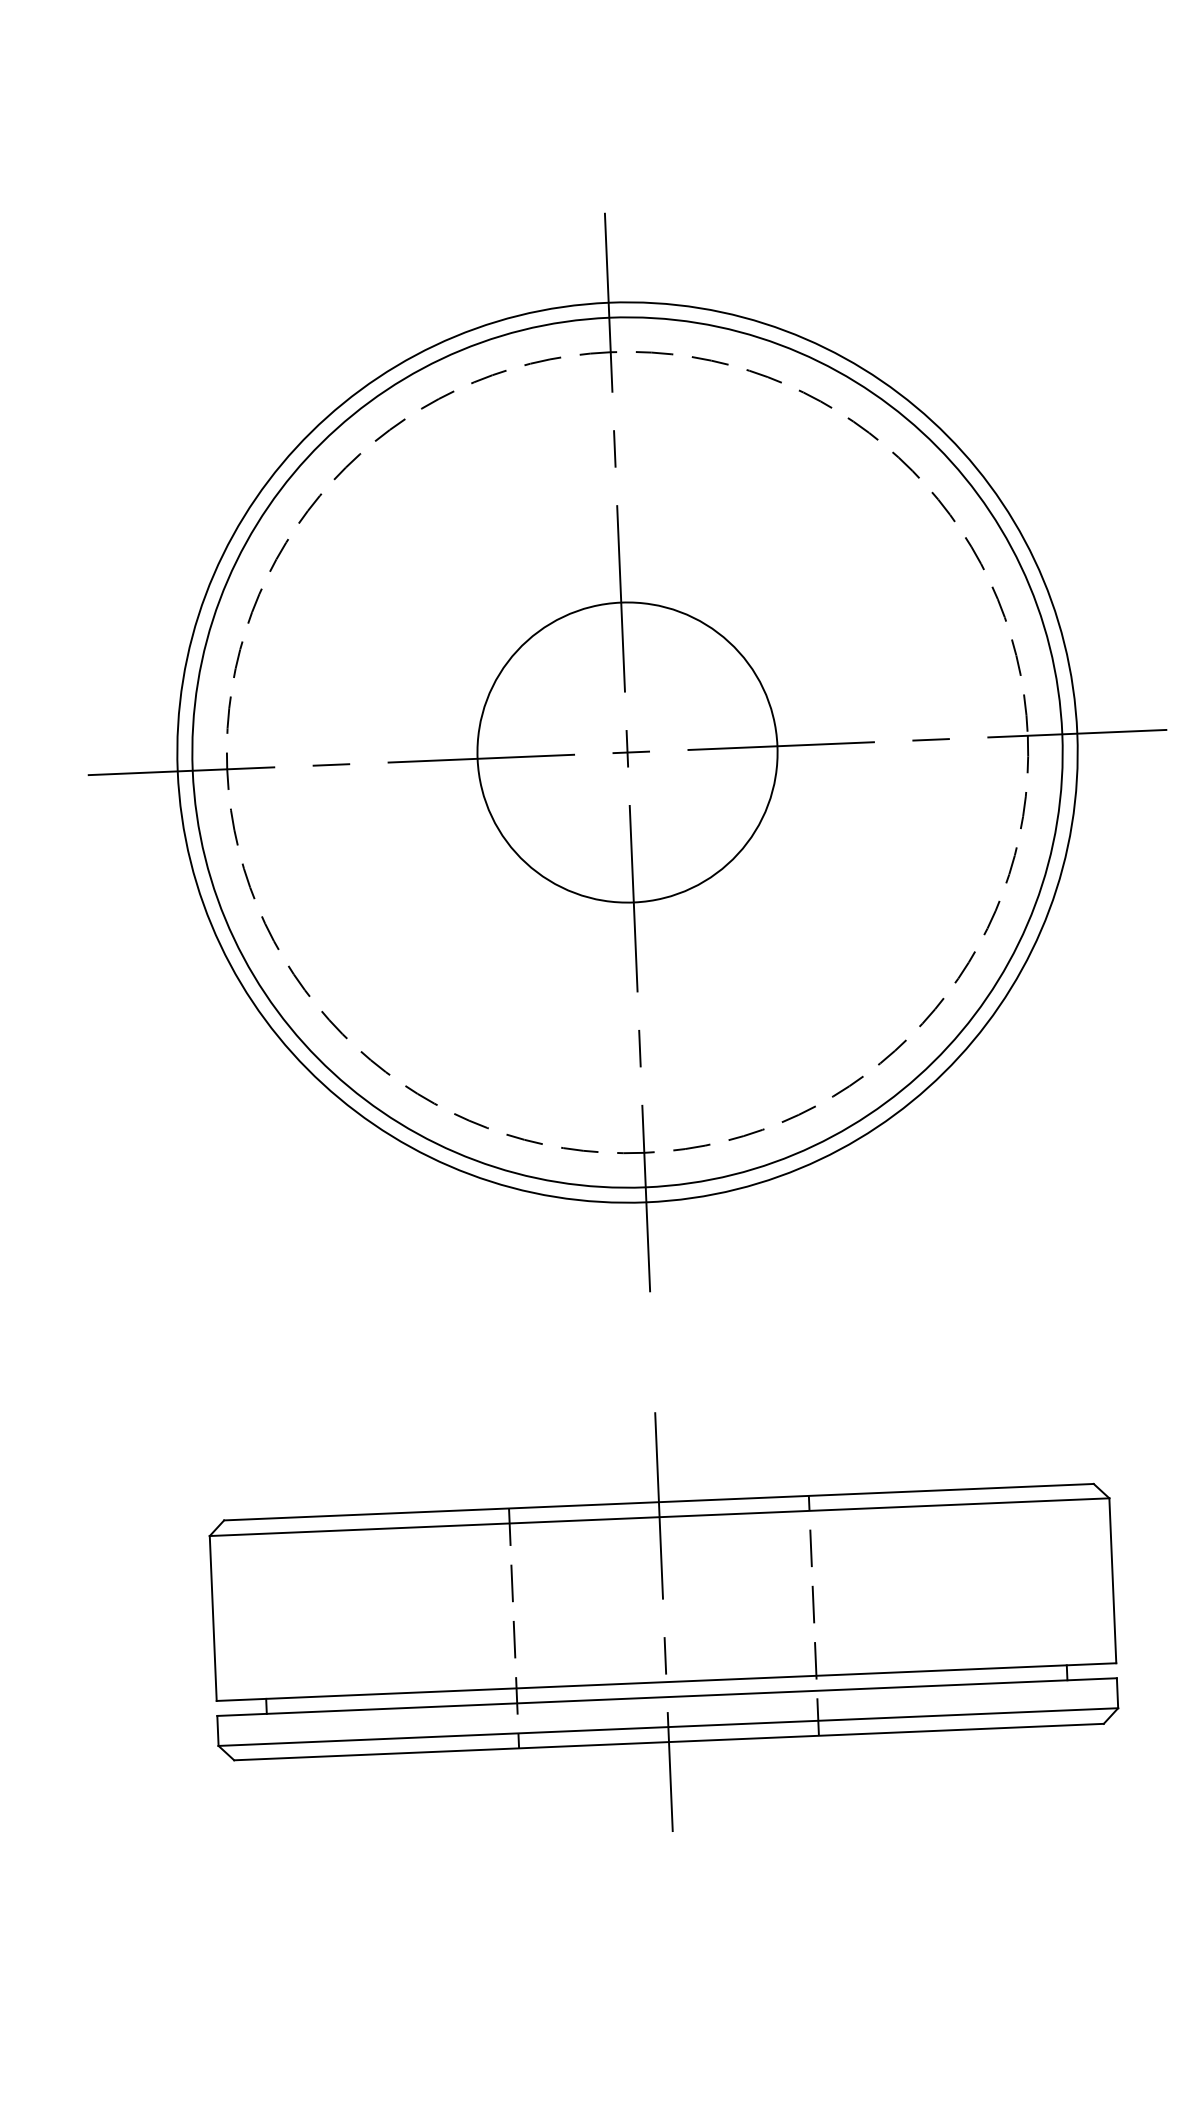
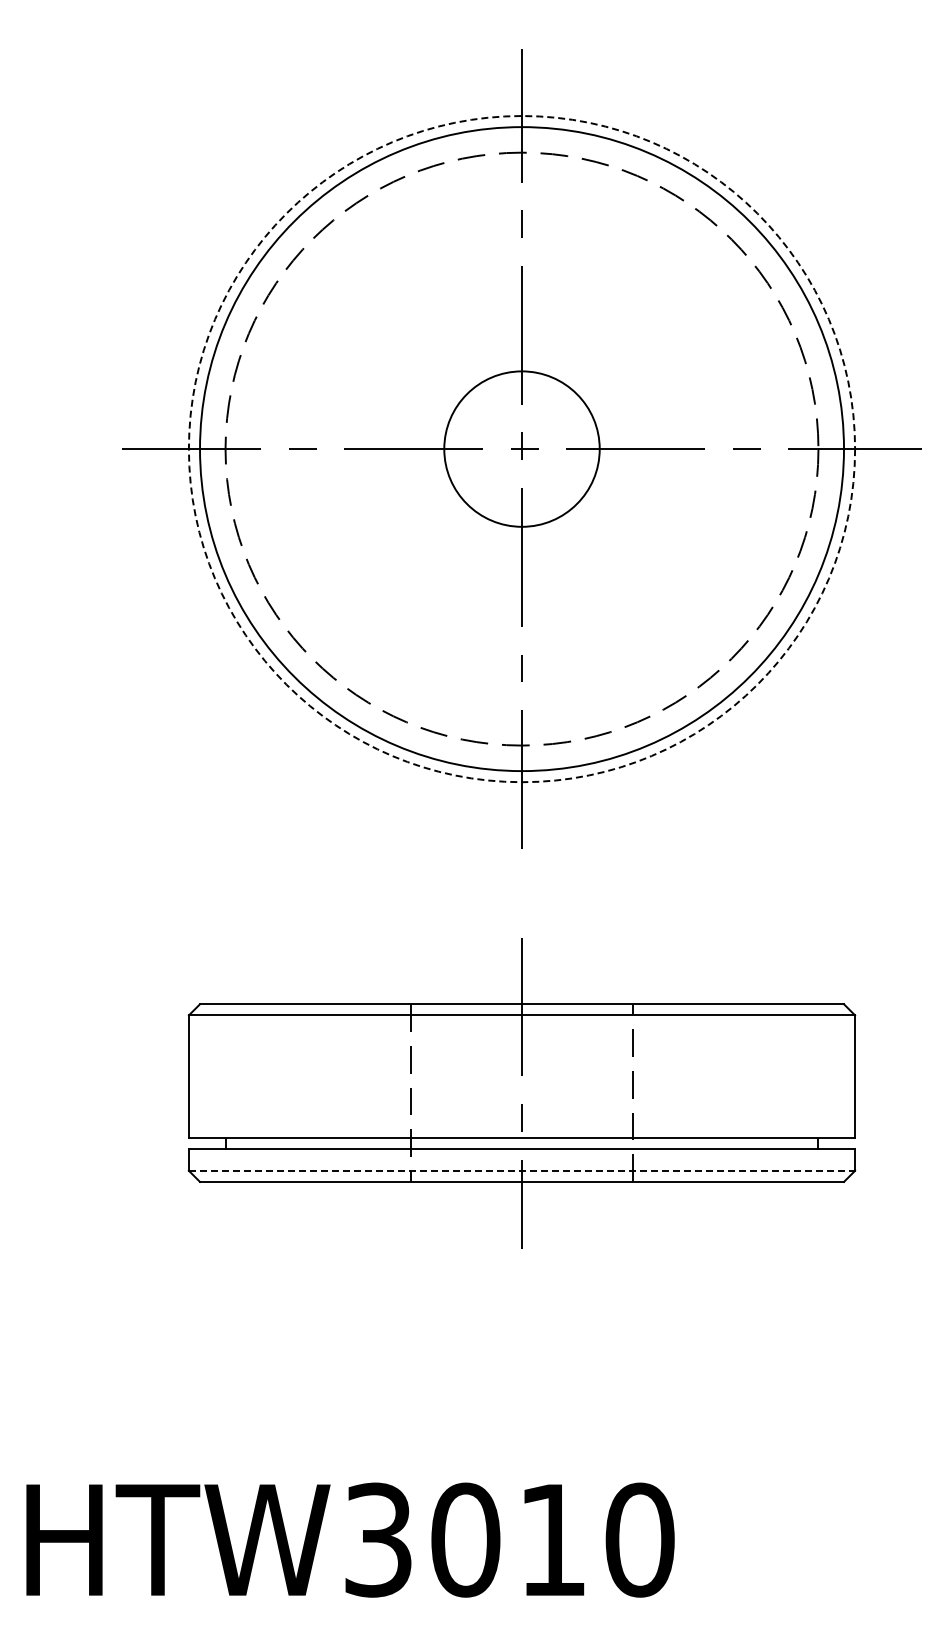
circle: (626, 753) -> (521, 449), size x0.7
circle: (626, 753) -> (521, 449), solid -> dashed
line: (669, 1726) -> (522, 1170), solid -> dashed

